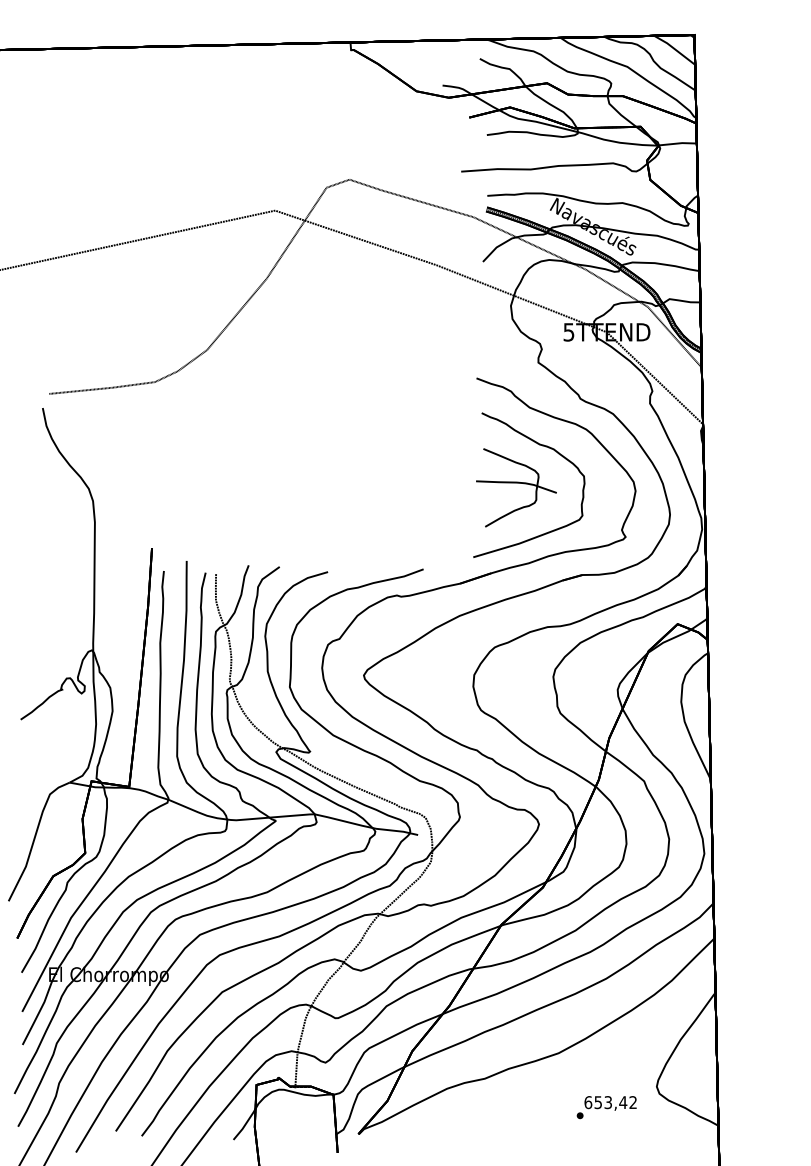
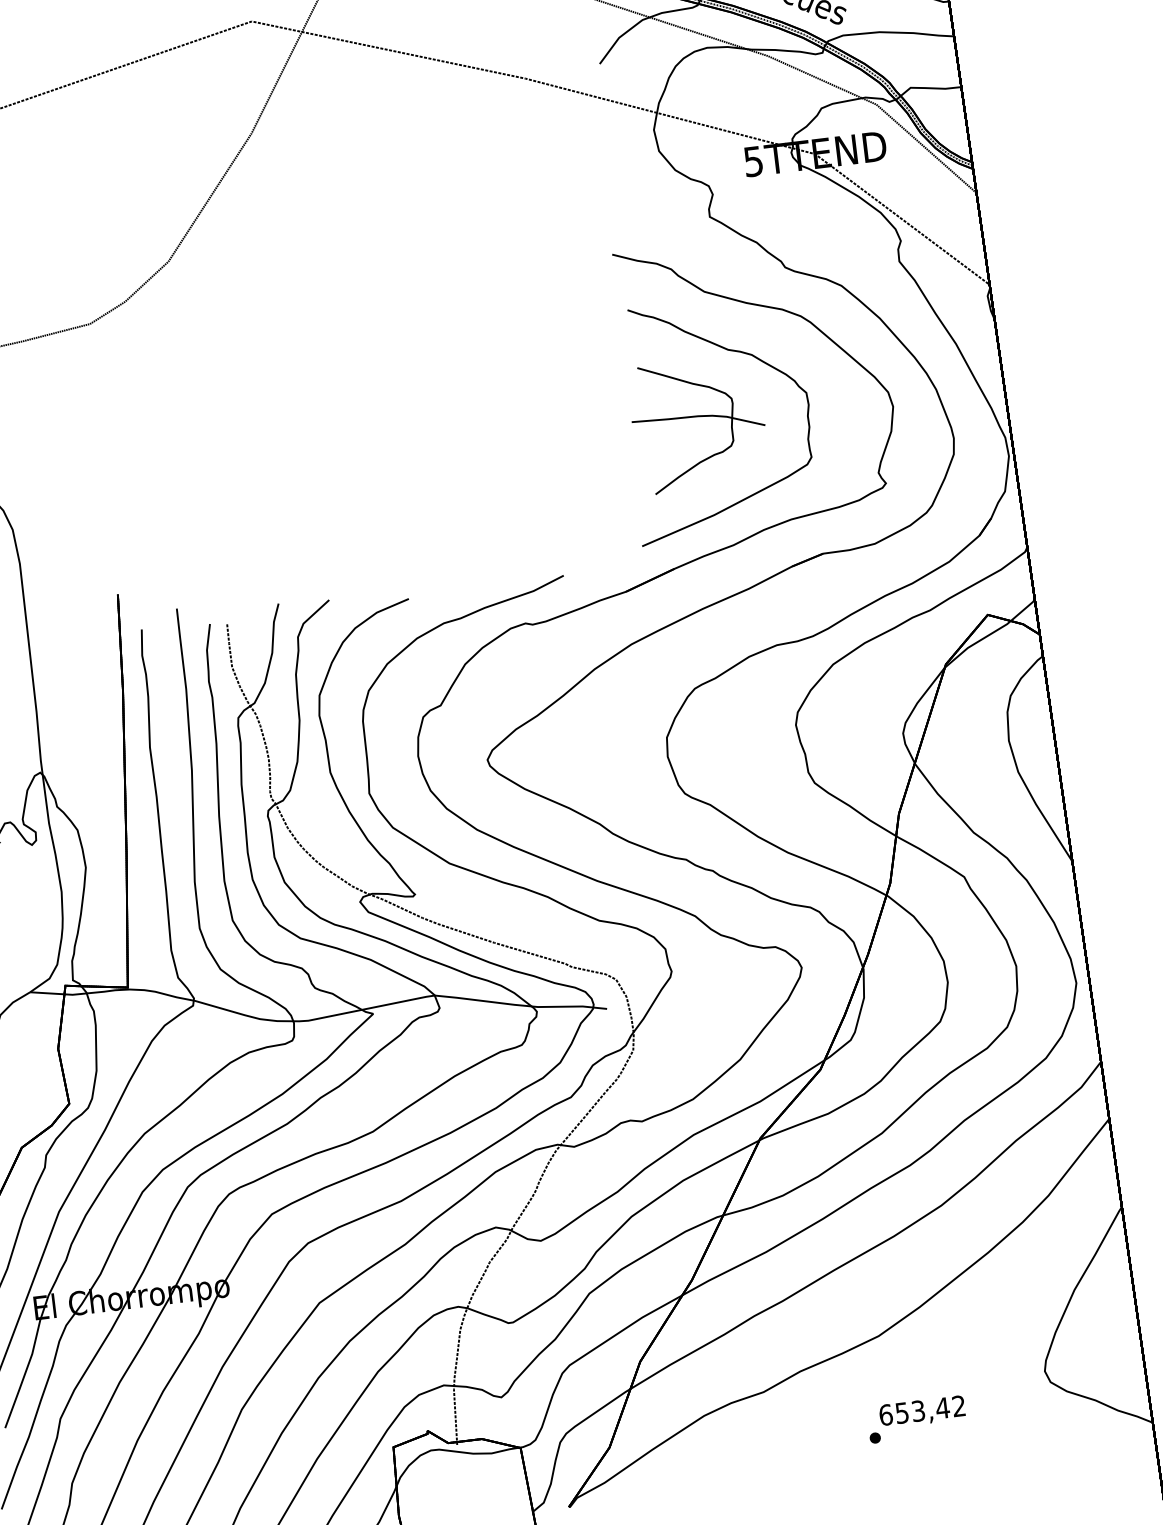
text: (606, 1107) -> (916, 1419), moved

